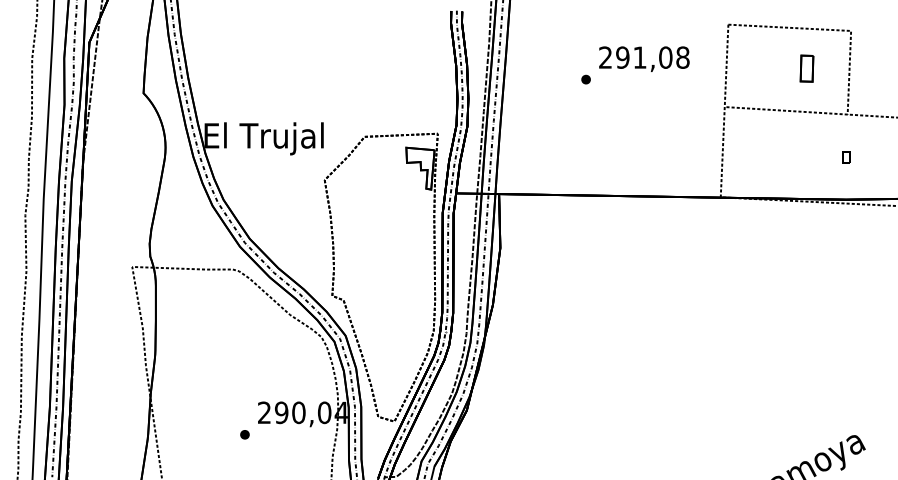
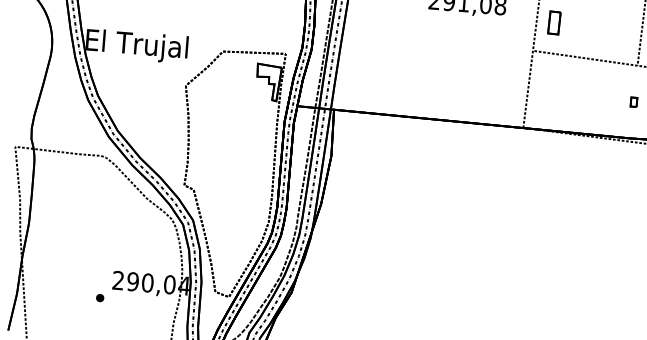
part: (806, 68) -> (553, 22), moved
part: (585, 79) -> (415, 17), removed

